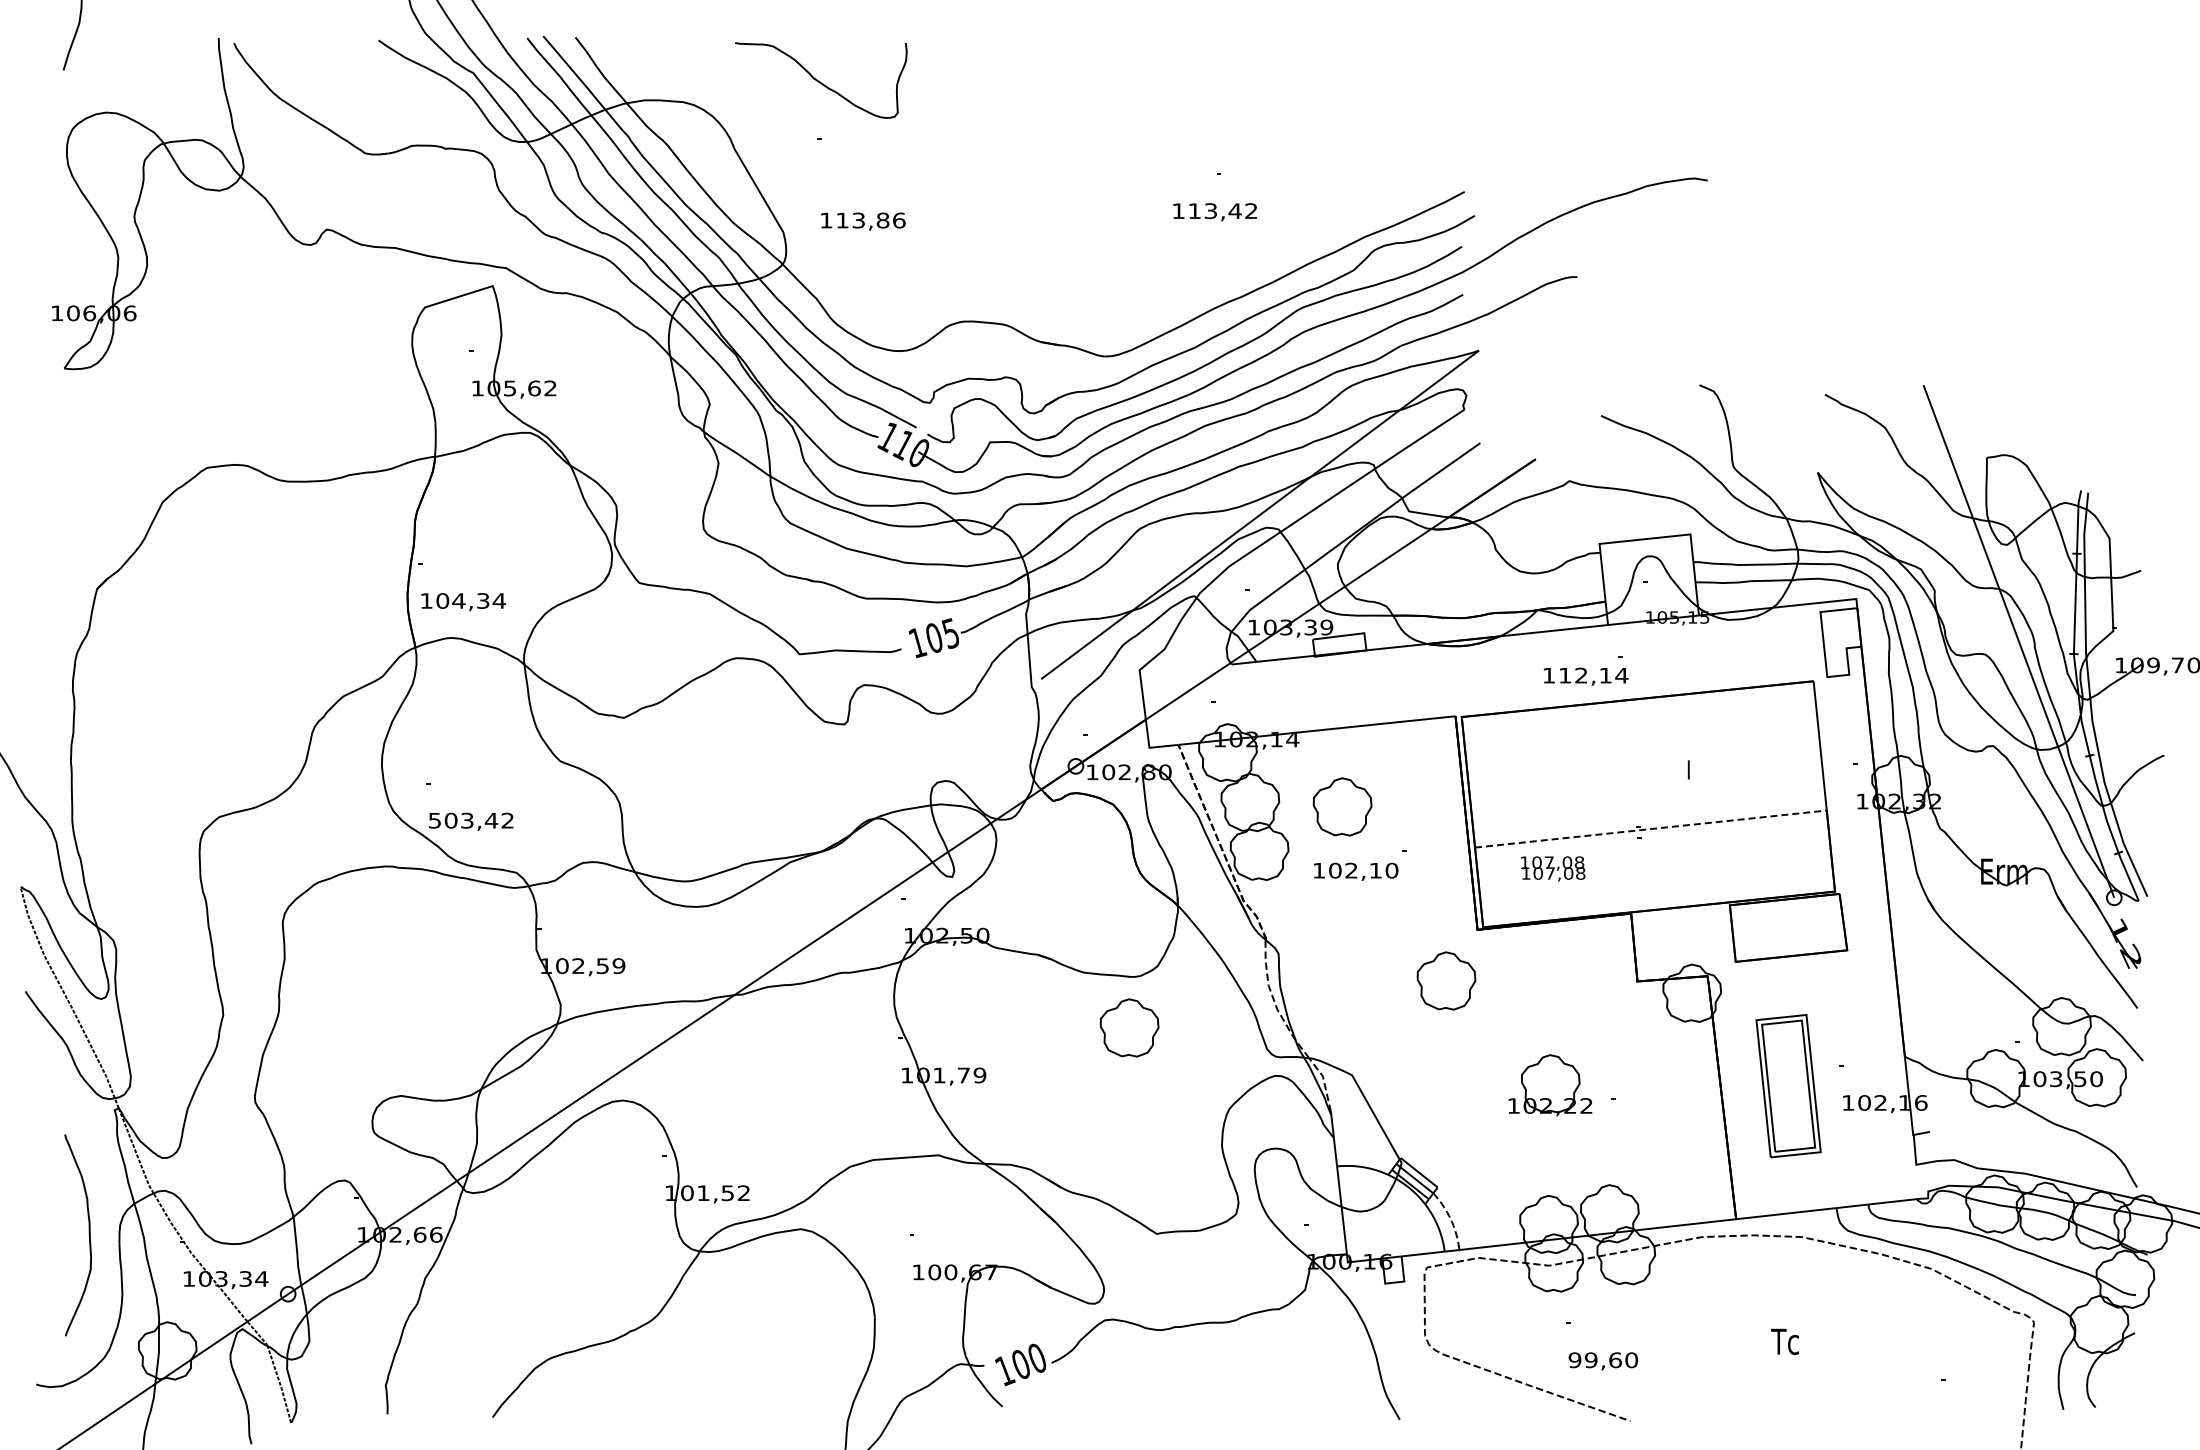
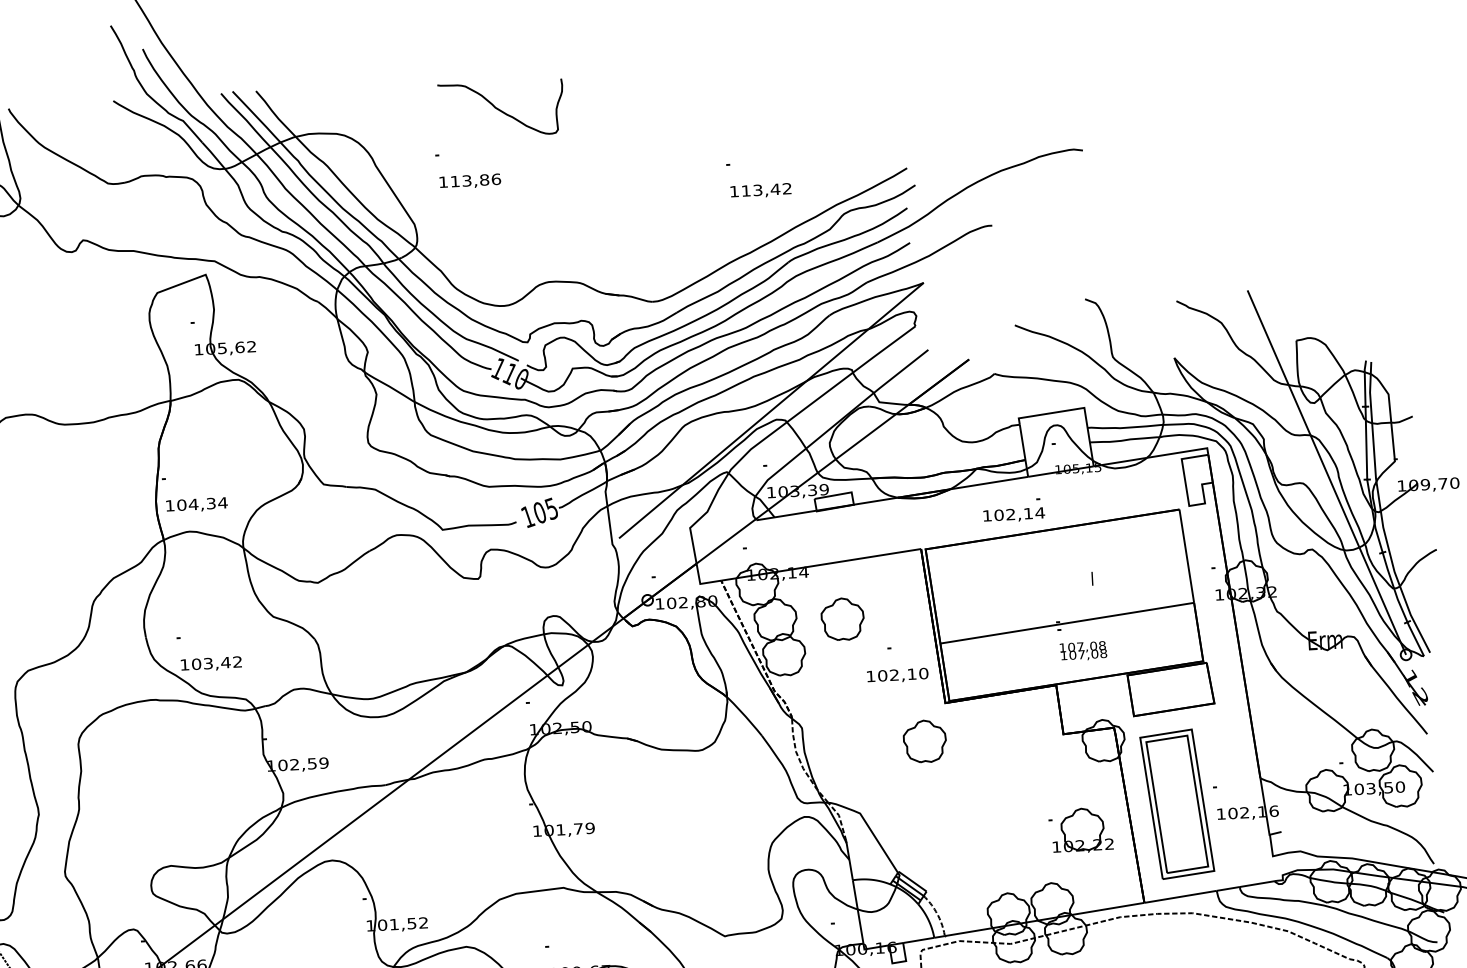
curve: (820, 81) -> (500, 109), moved
text: (1214, 212) -> (760, 191), moved
text: (863, 221) -> (470, 181), moved
text: (1565, 675) -> (999, 515), 112,14 -> 102,14
text: (434, 820) -> (184, 664), 503,42 -> 103,42
line: (1651, 829) -> (1067, 623), dashed -> solid
text: (1553, 868) -> (1083, 650), moved
text: (1356, 871) -> (898, 675), moved
part: (1129, 1027) -> (696, 787), removed
part: (1550, 1085) -> (1082, 830), moved
part: (1788, 1085) -> (1177, 803), size x1.43

